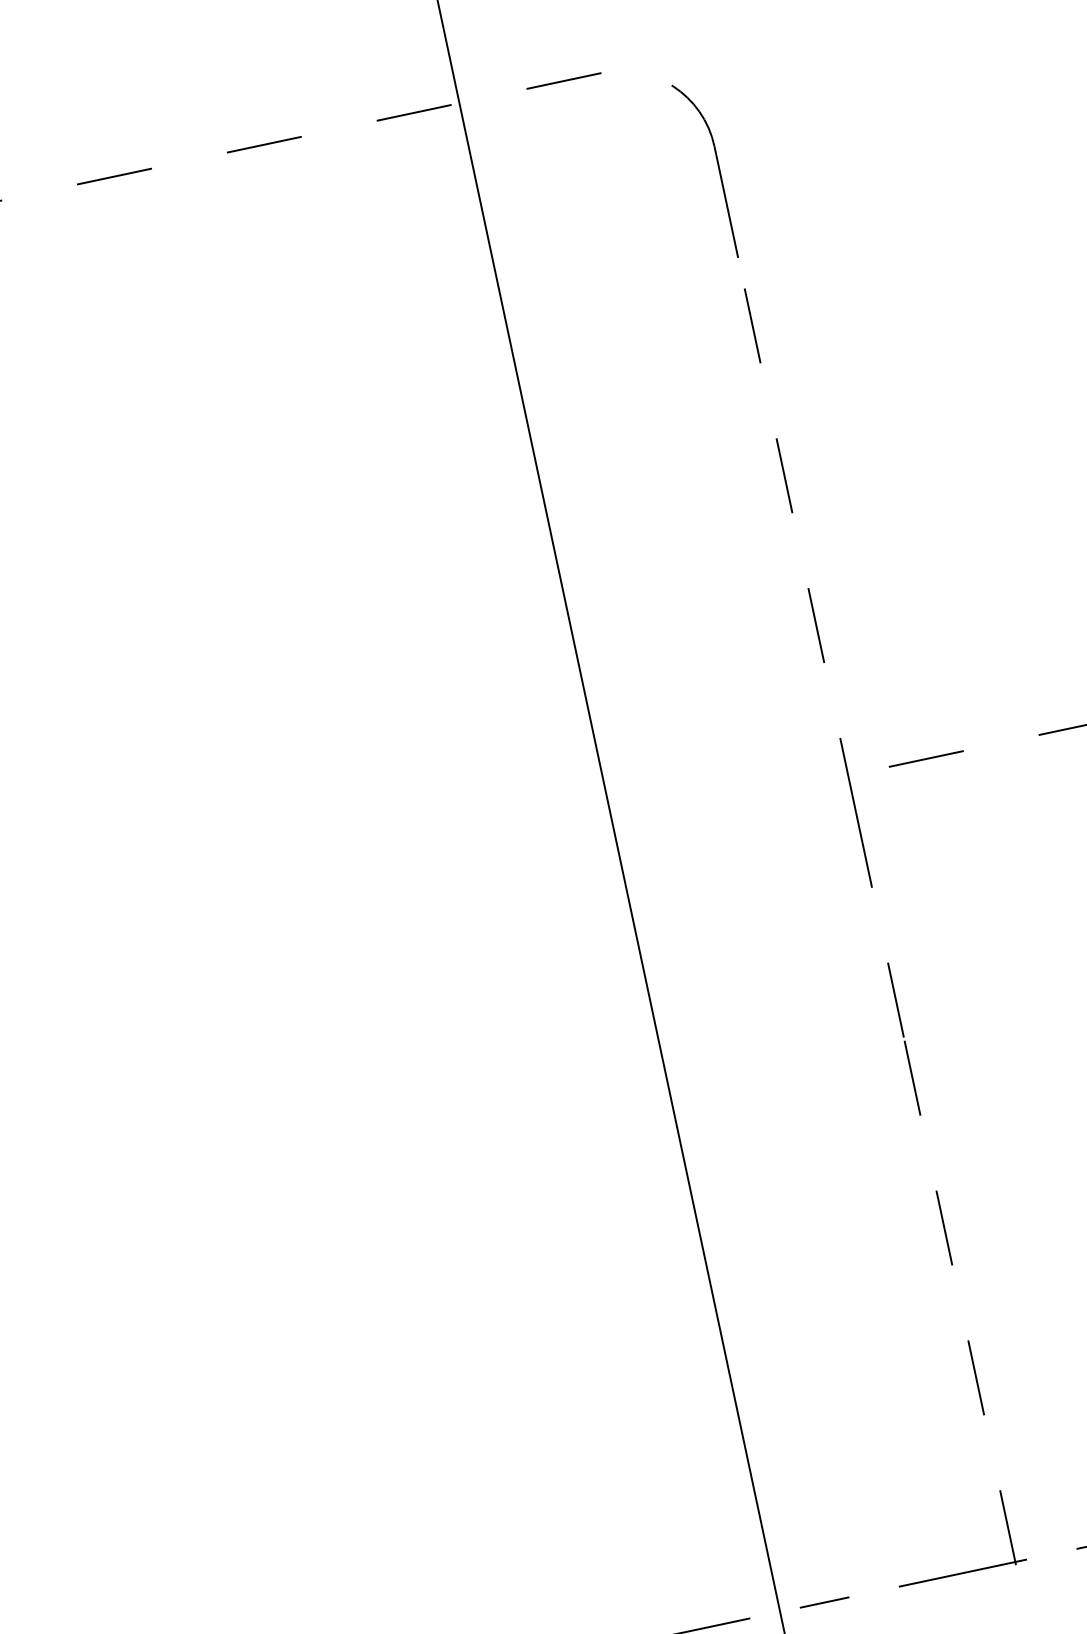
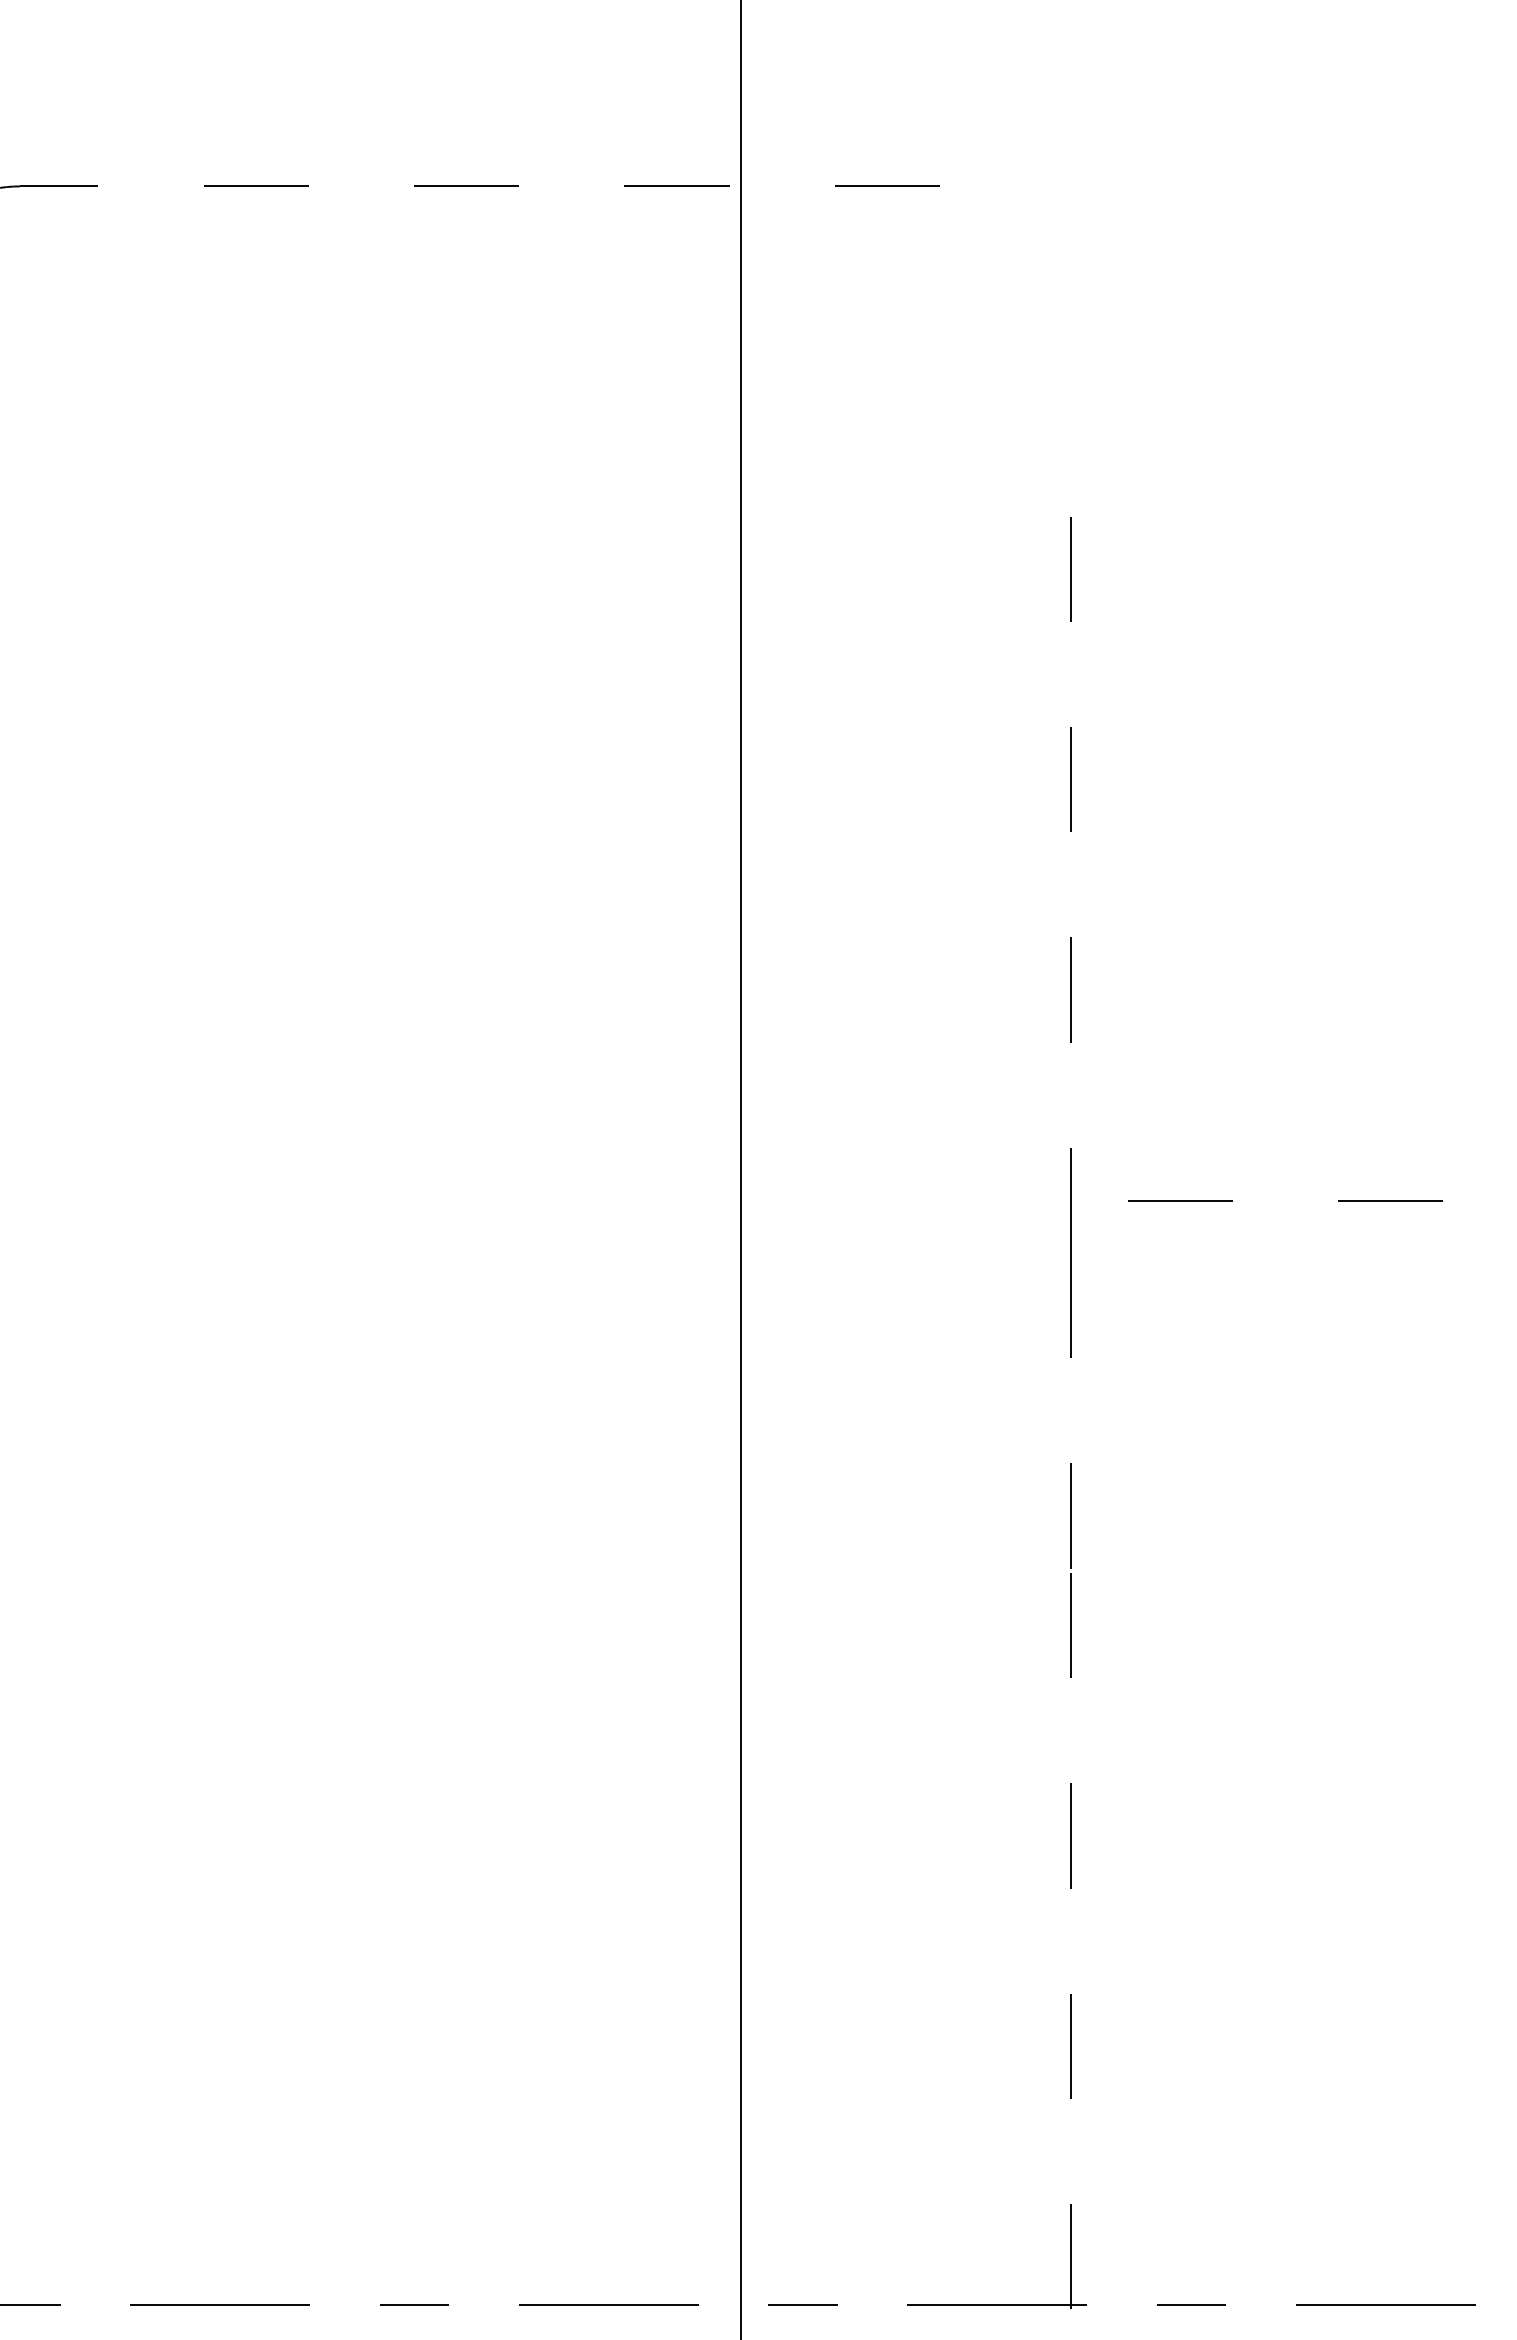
part: (718, 168) -> (1070, 347), removed

